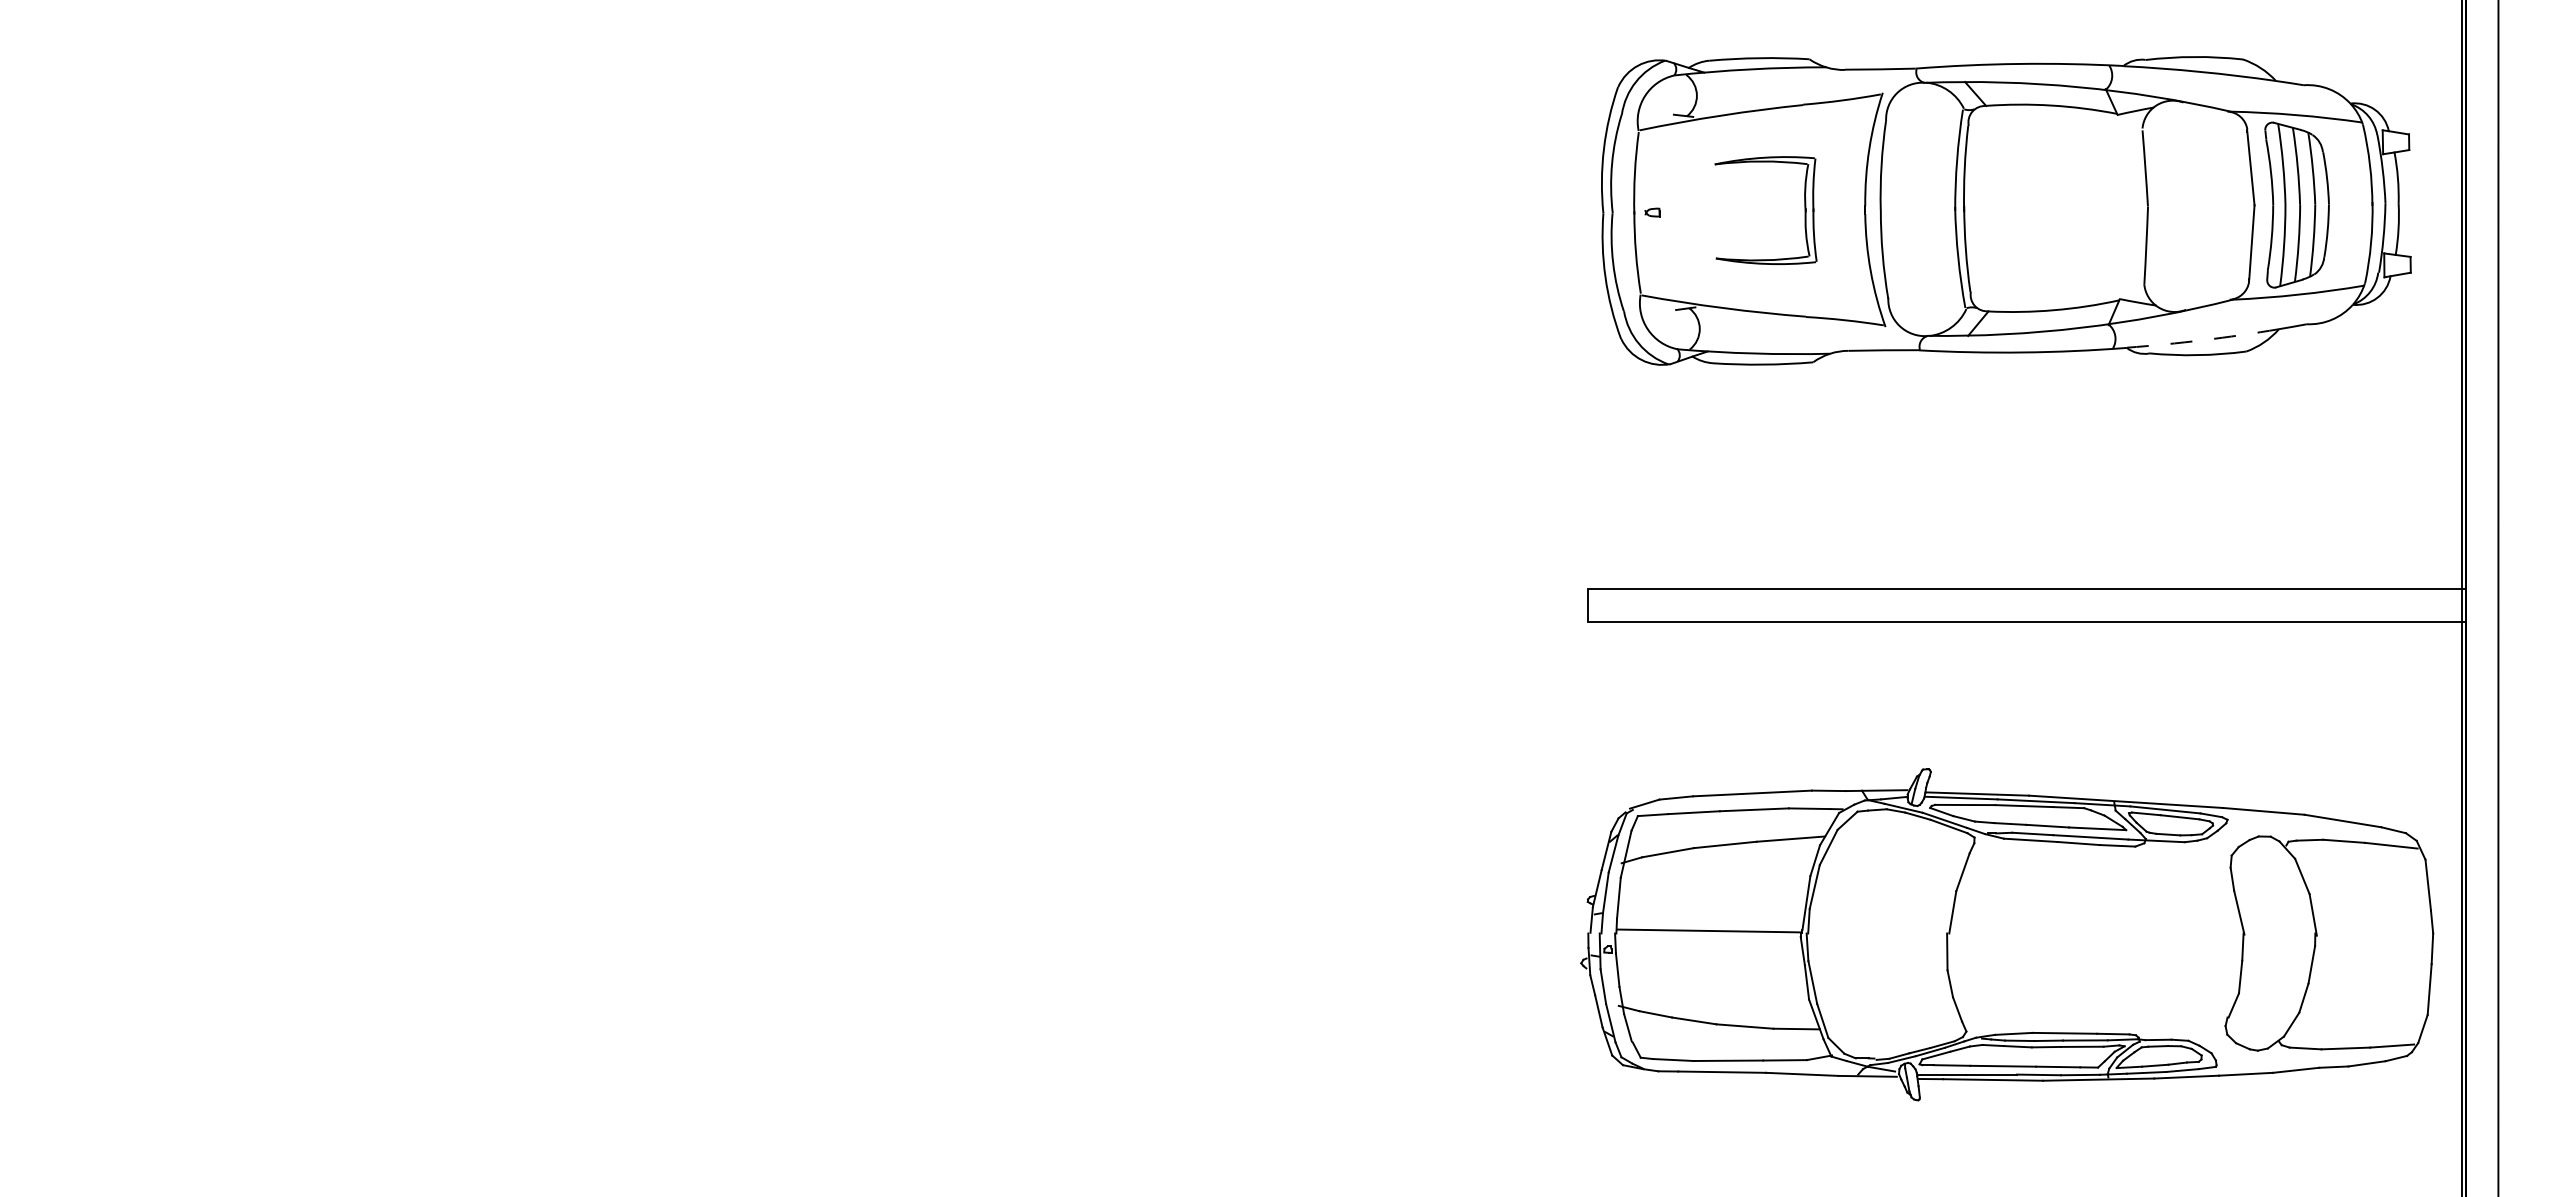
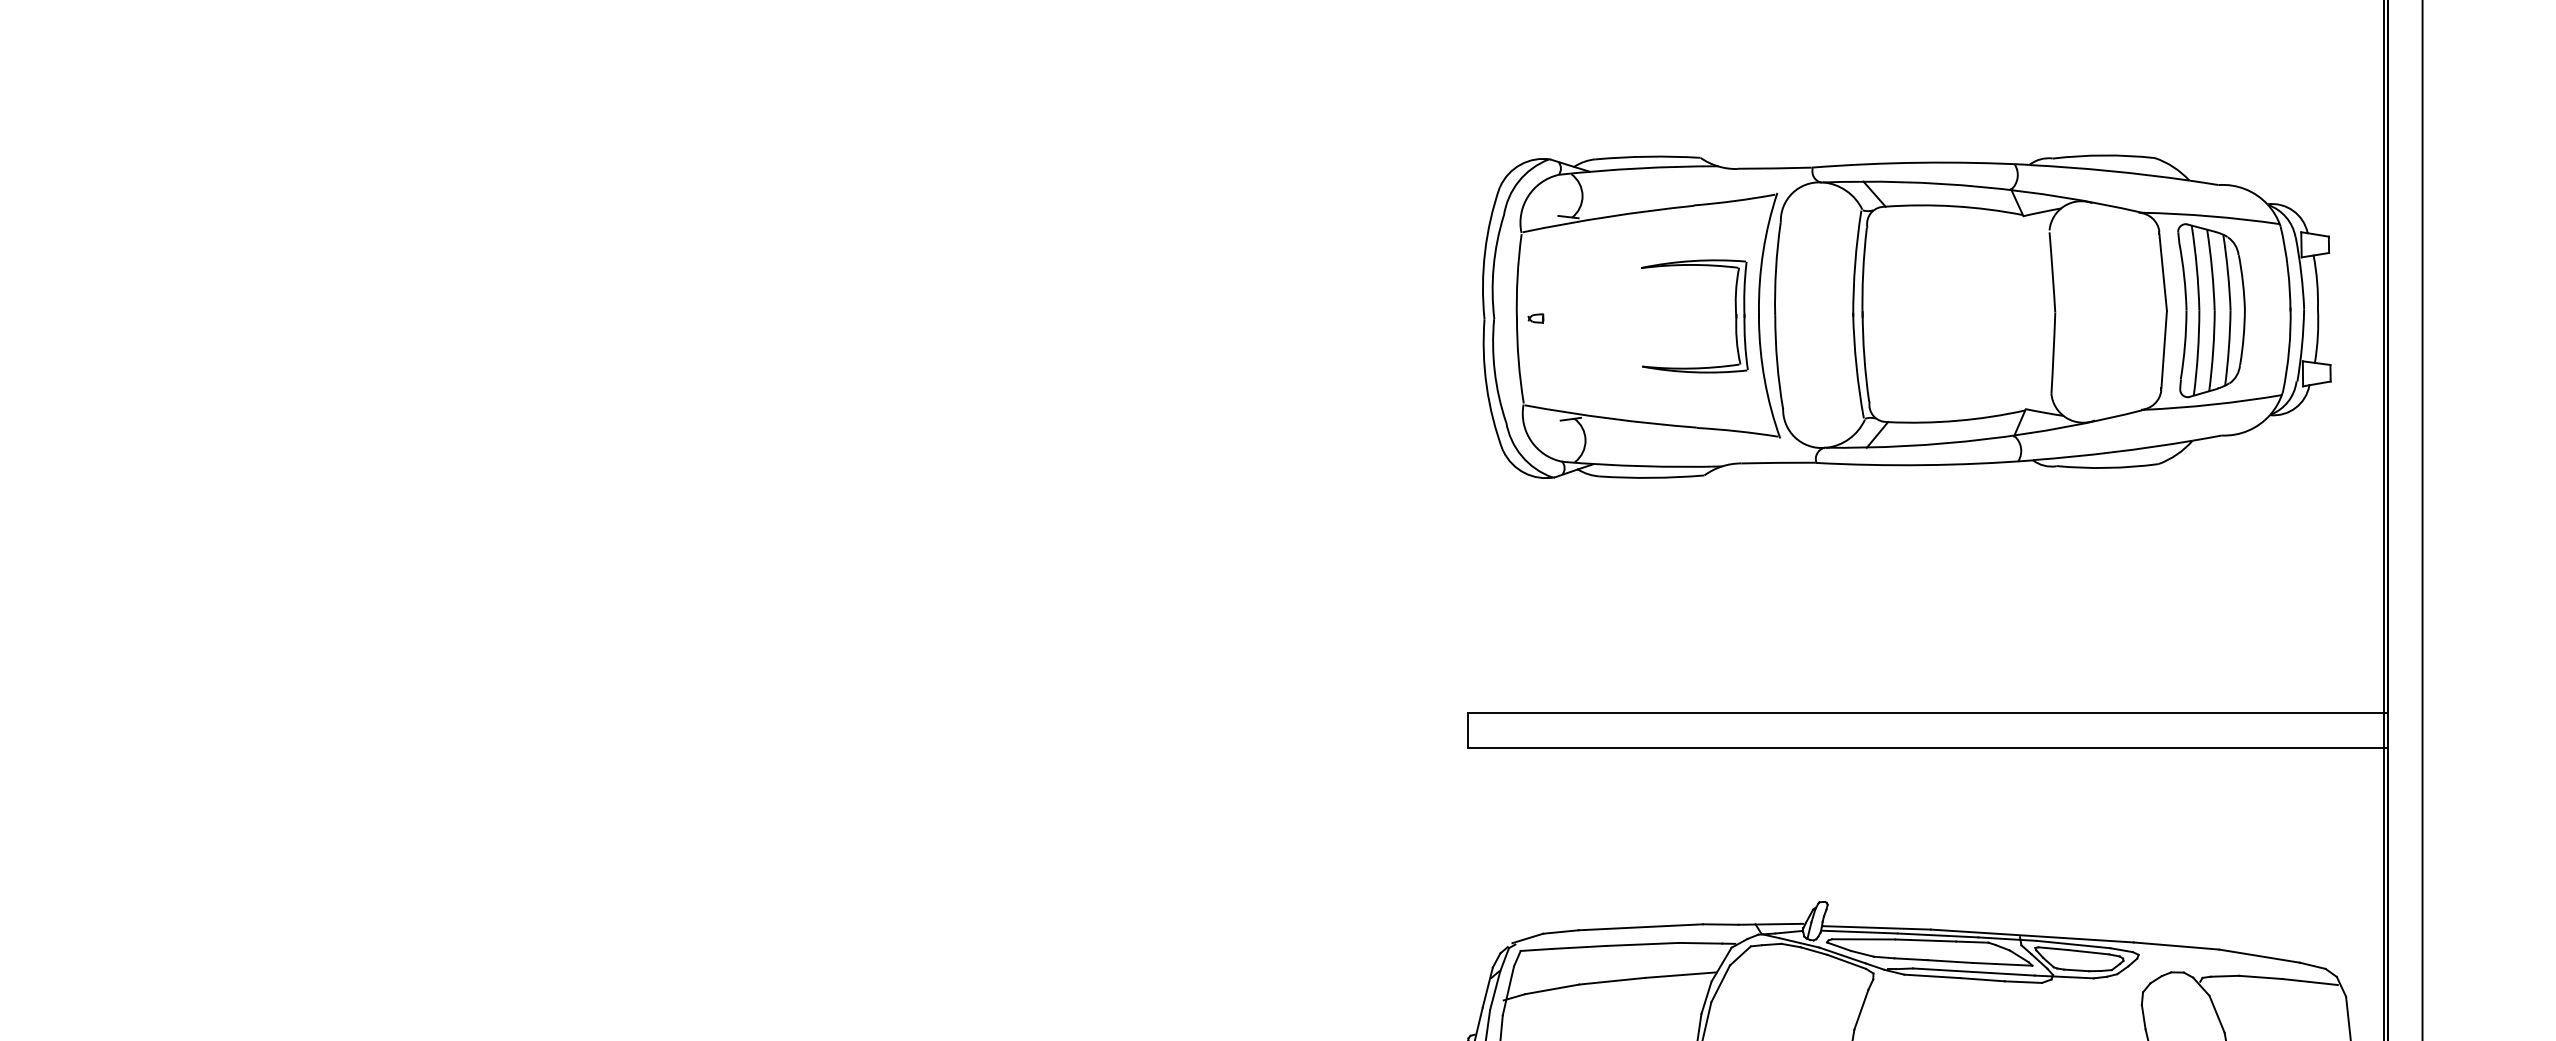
part: (1804, 210) -> (1735, 316), moved
arc: (2203, 340) -> (2113, 452), dashed -> solid

